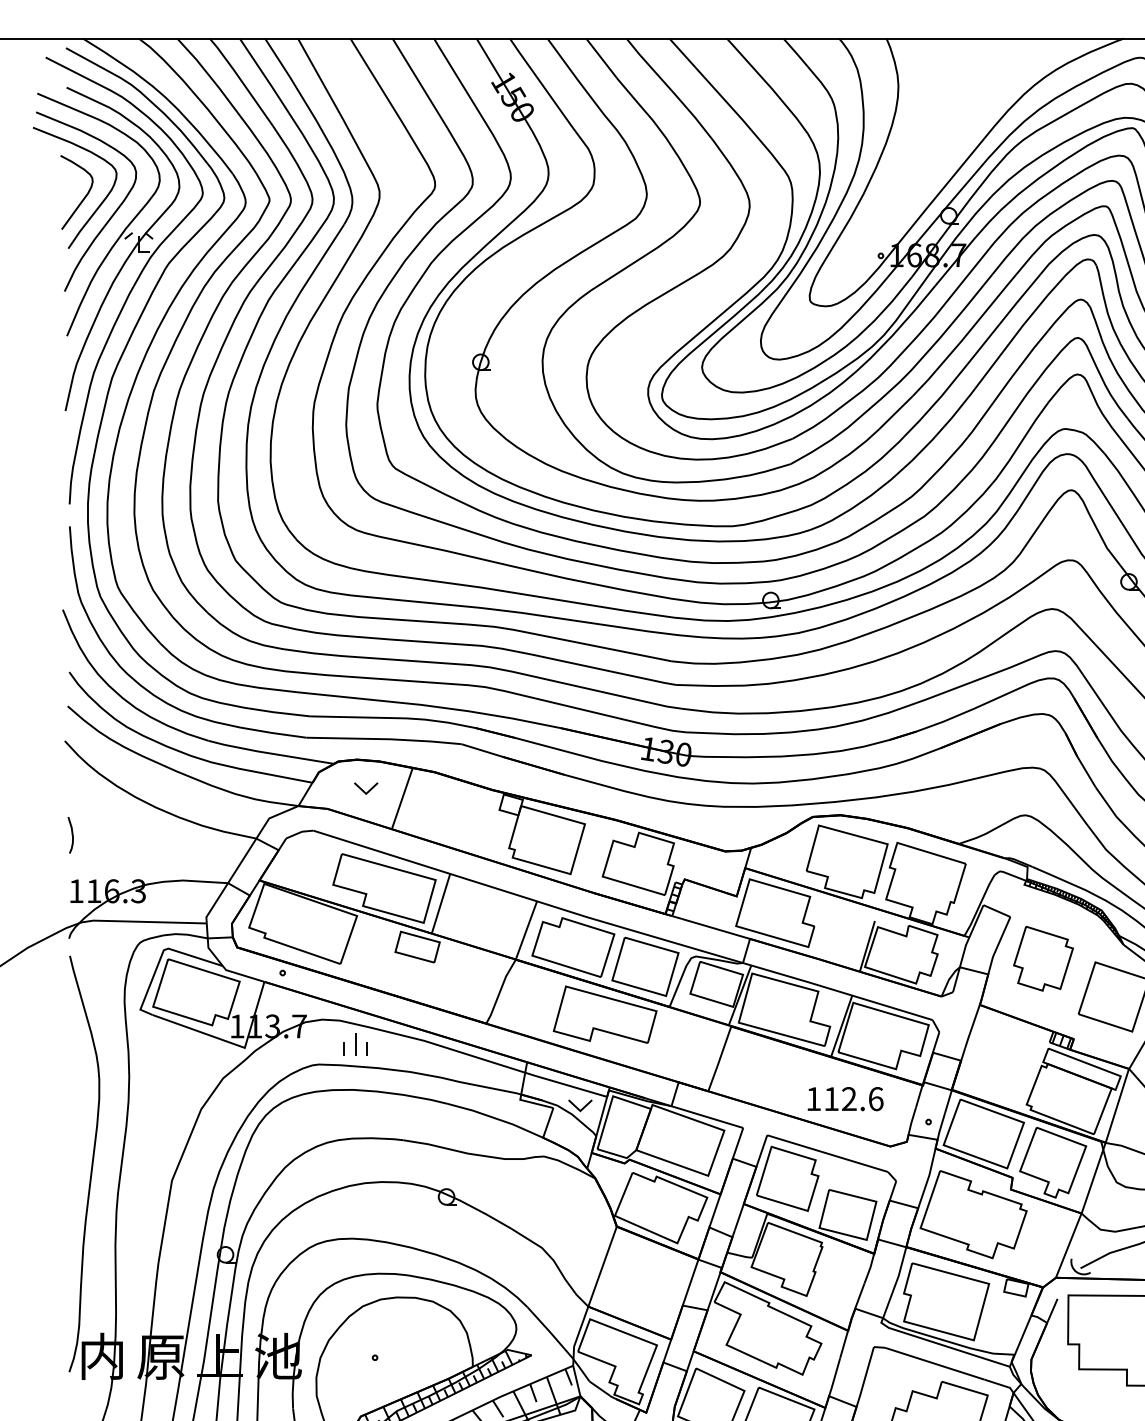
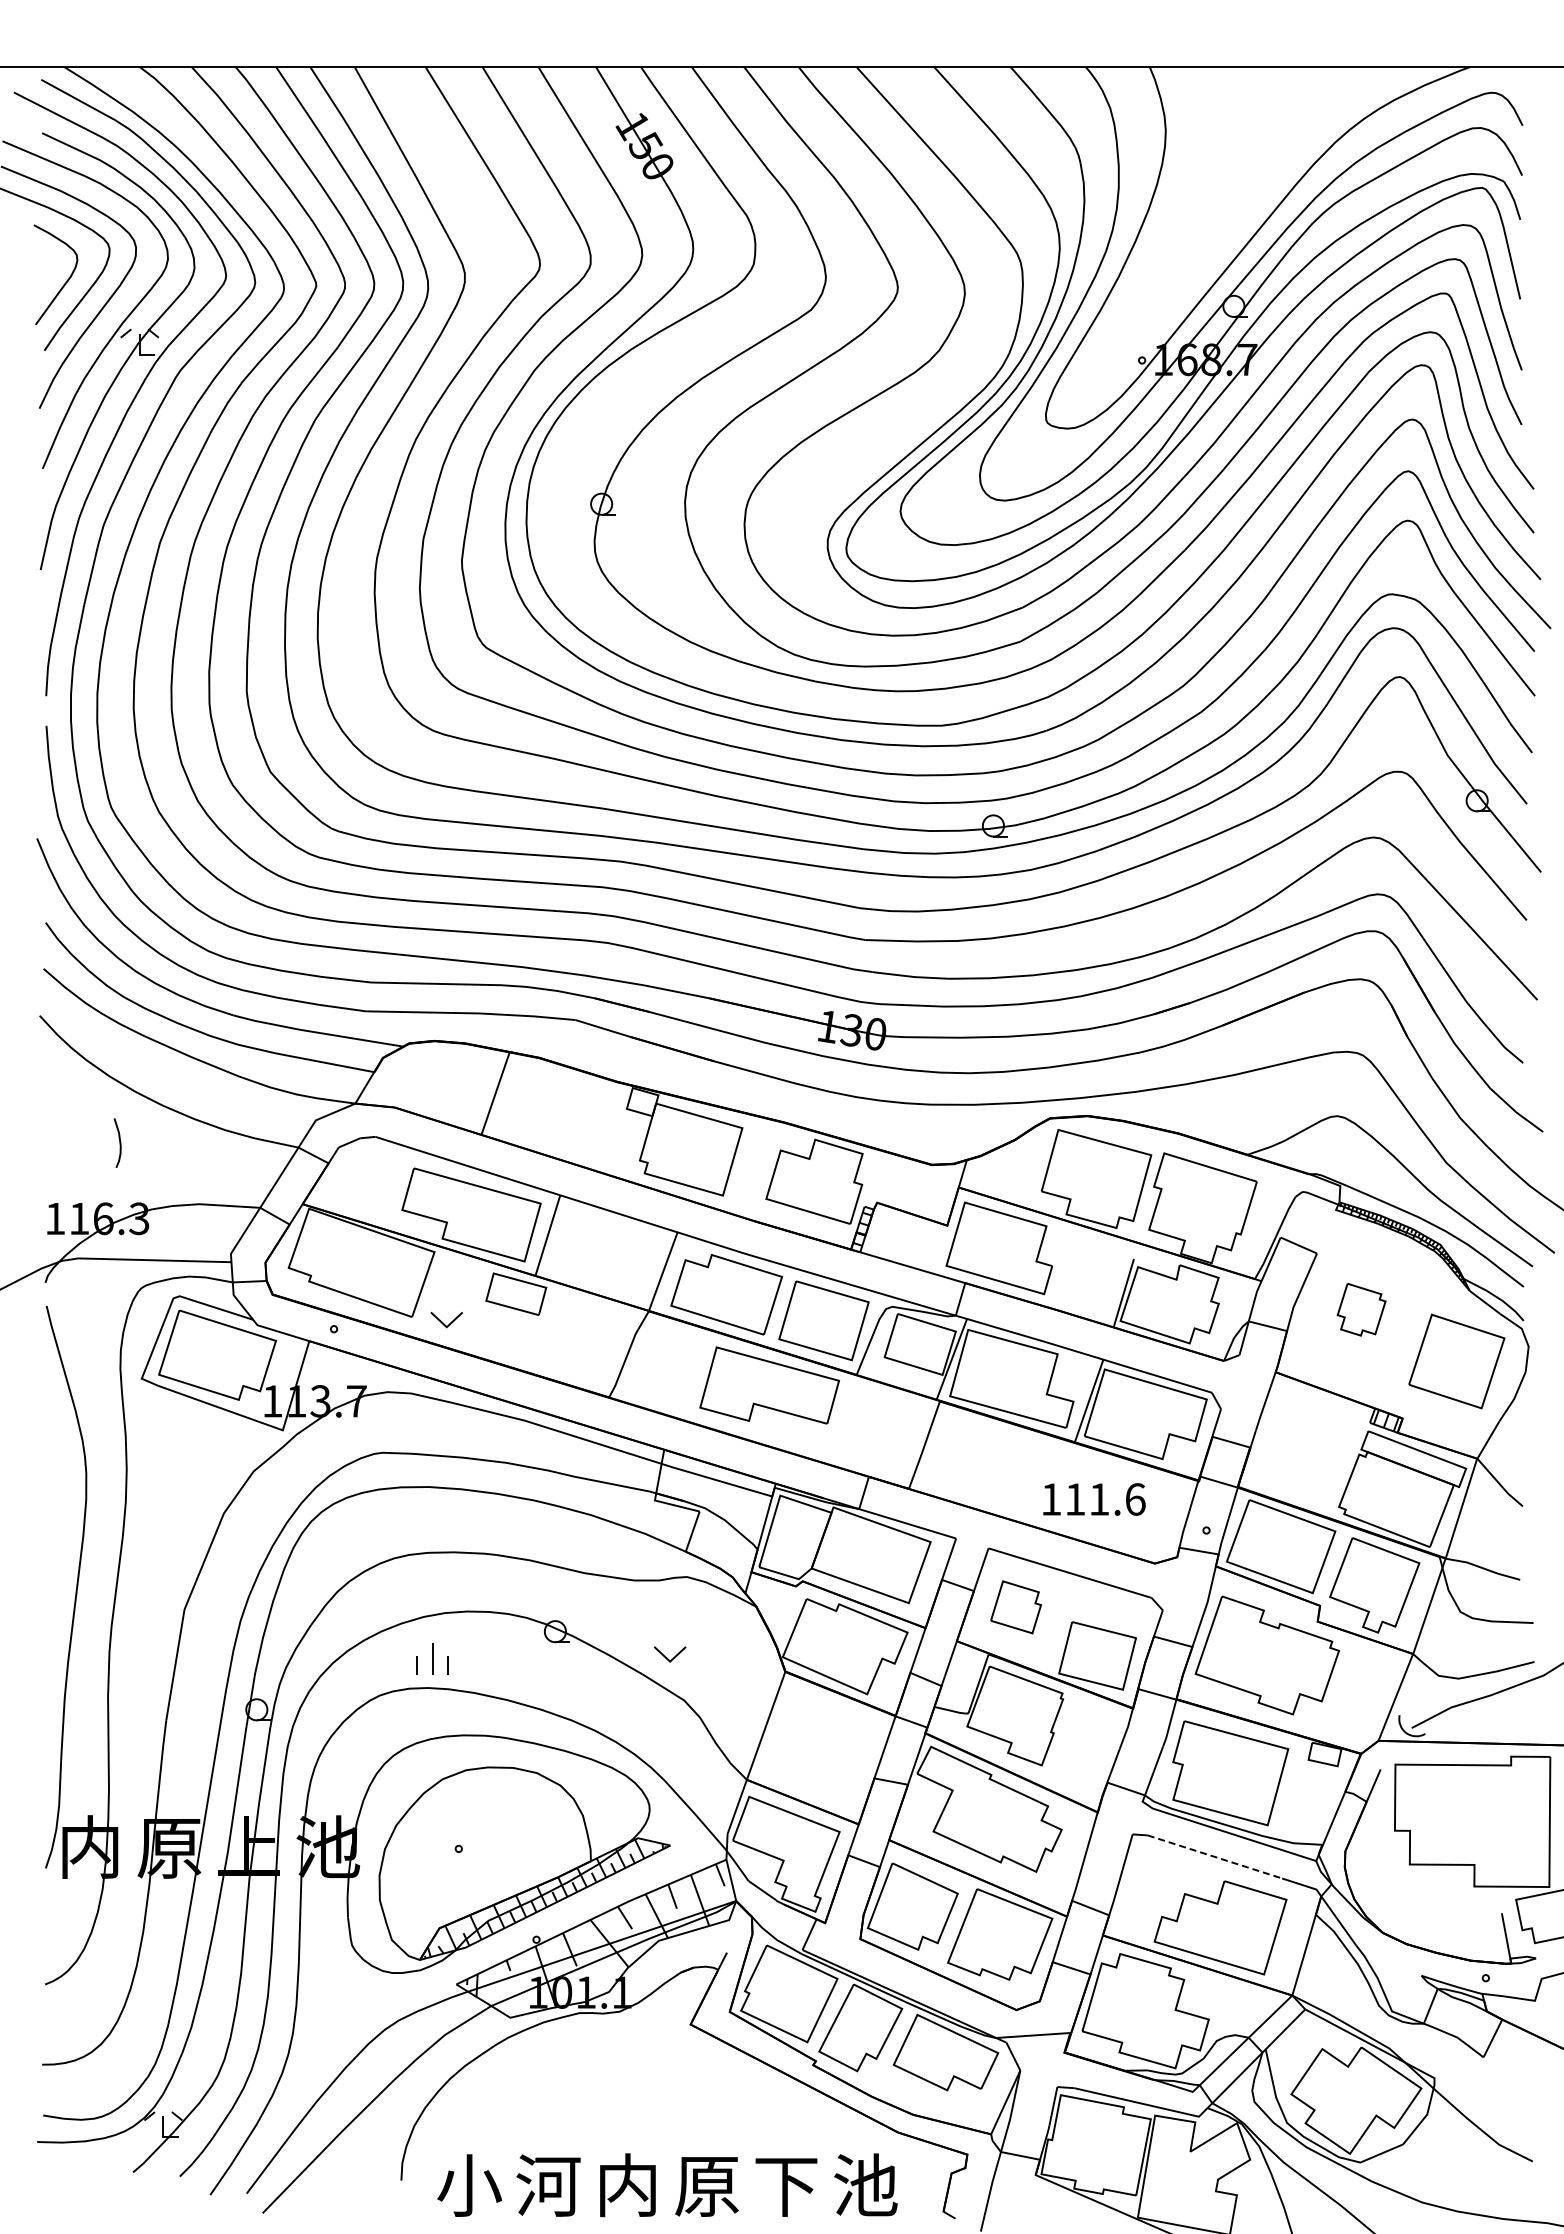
part: (365, 788) -> (446, 1320), moved
curve: (72, 834) -> (119, 1142), moved
part: (1043, 958) -> (1361, 1309), size x0.6
part: (355, 1044) -> (432, 1658), moved
text: (849, 1099) -> (1099, 1499), 112.6 -> 111.6
part: (579, 1105) -> (669, 1654), moved
part: (787, 1179) -> (1015, 1607), size x0.6
line: (934, 1363) -> (1214, 1856), solid -> dashed

